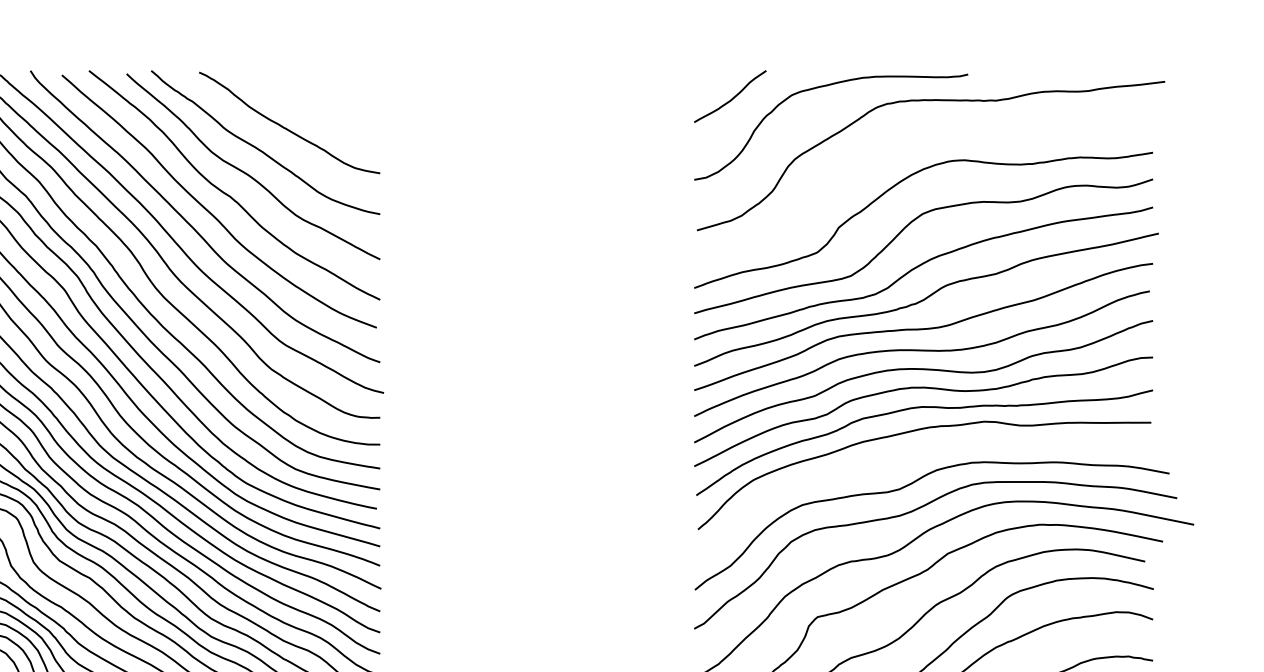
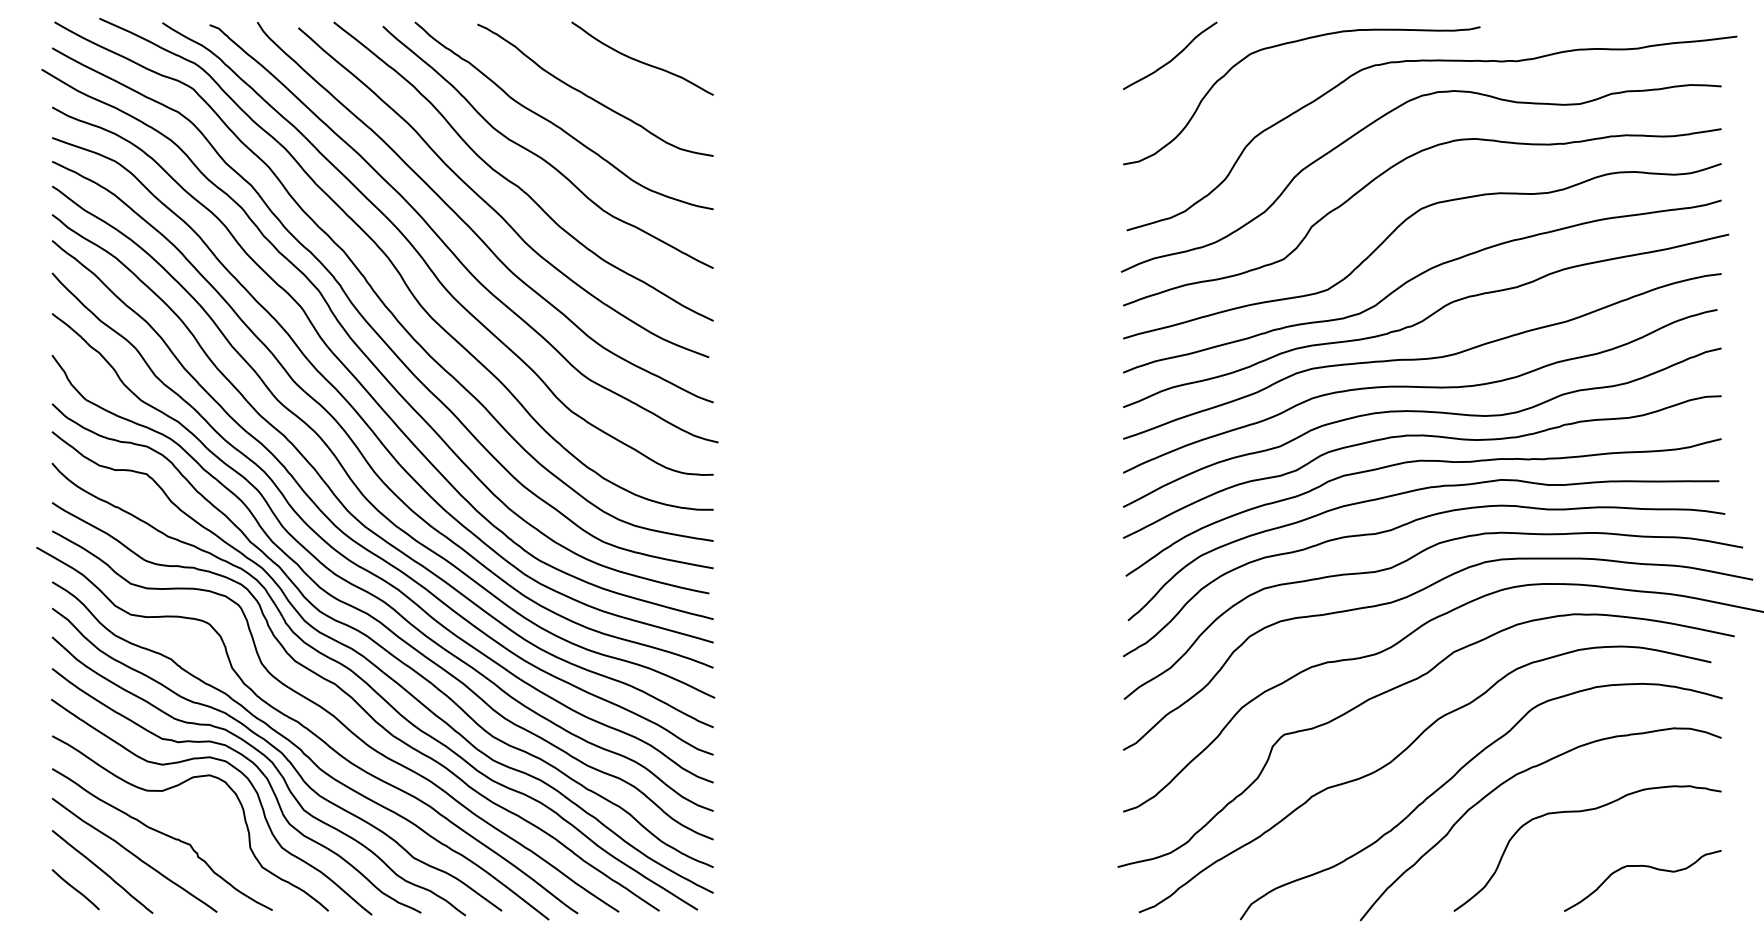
curve: (324, 100) -> (640, 60), added
curve: (896, 142) -> (1386, 115), added
curve: (909, 457) -> (1403, 526), added

